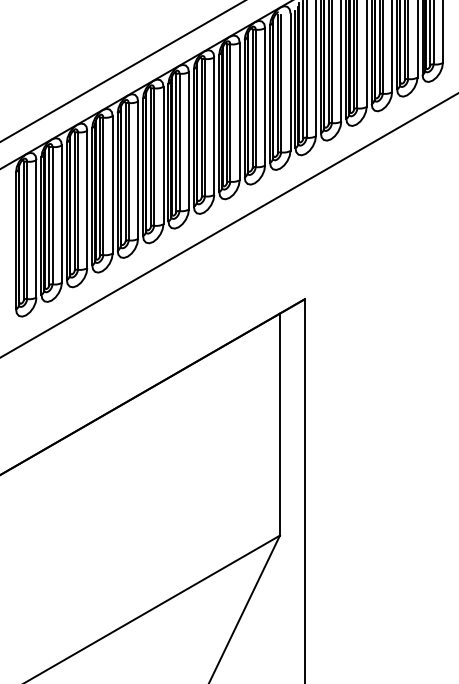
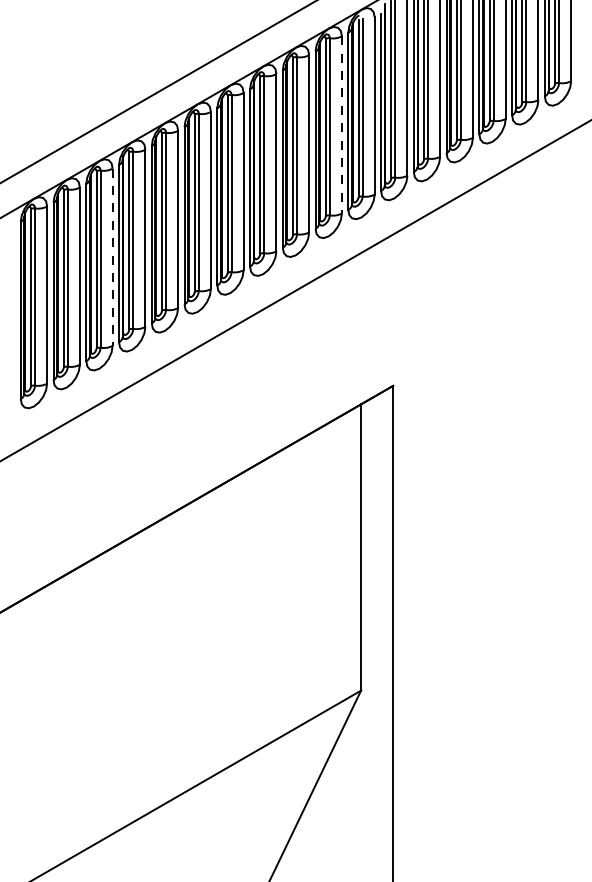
line: (265, 96) -> (342, 124), solid -> dashed
line: (87, 199) -> (112, 257), solid -> dashed

